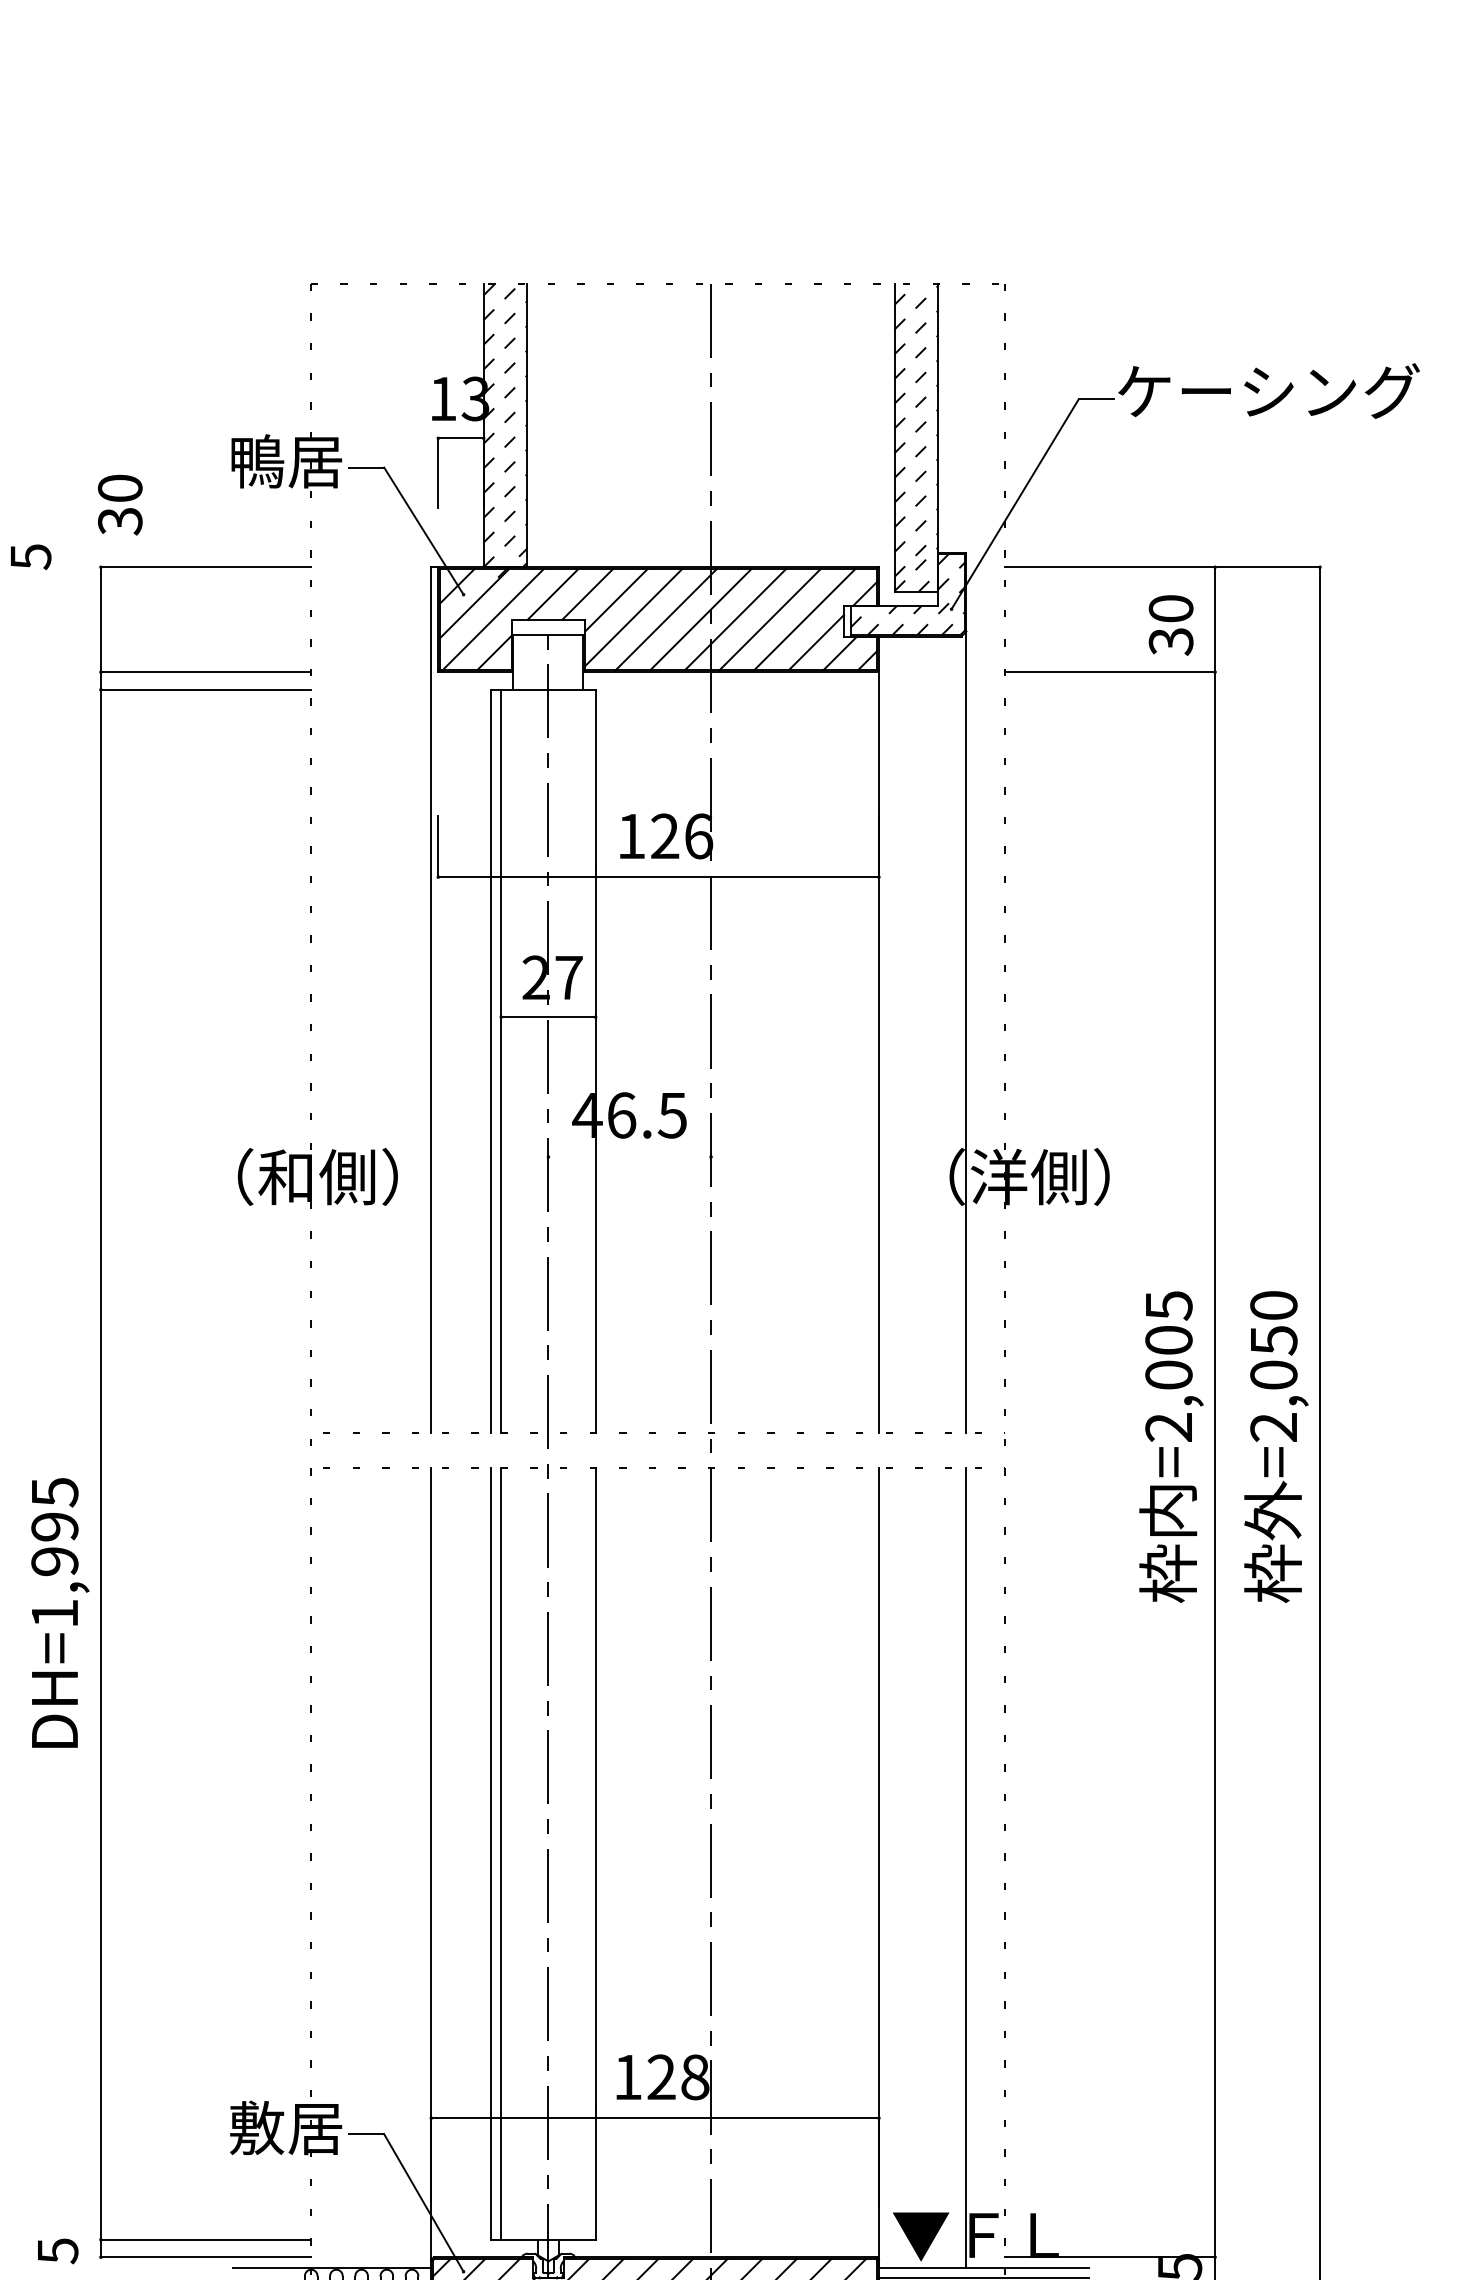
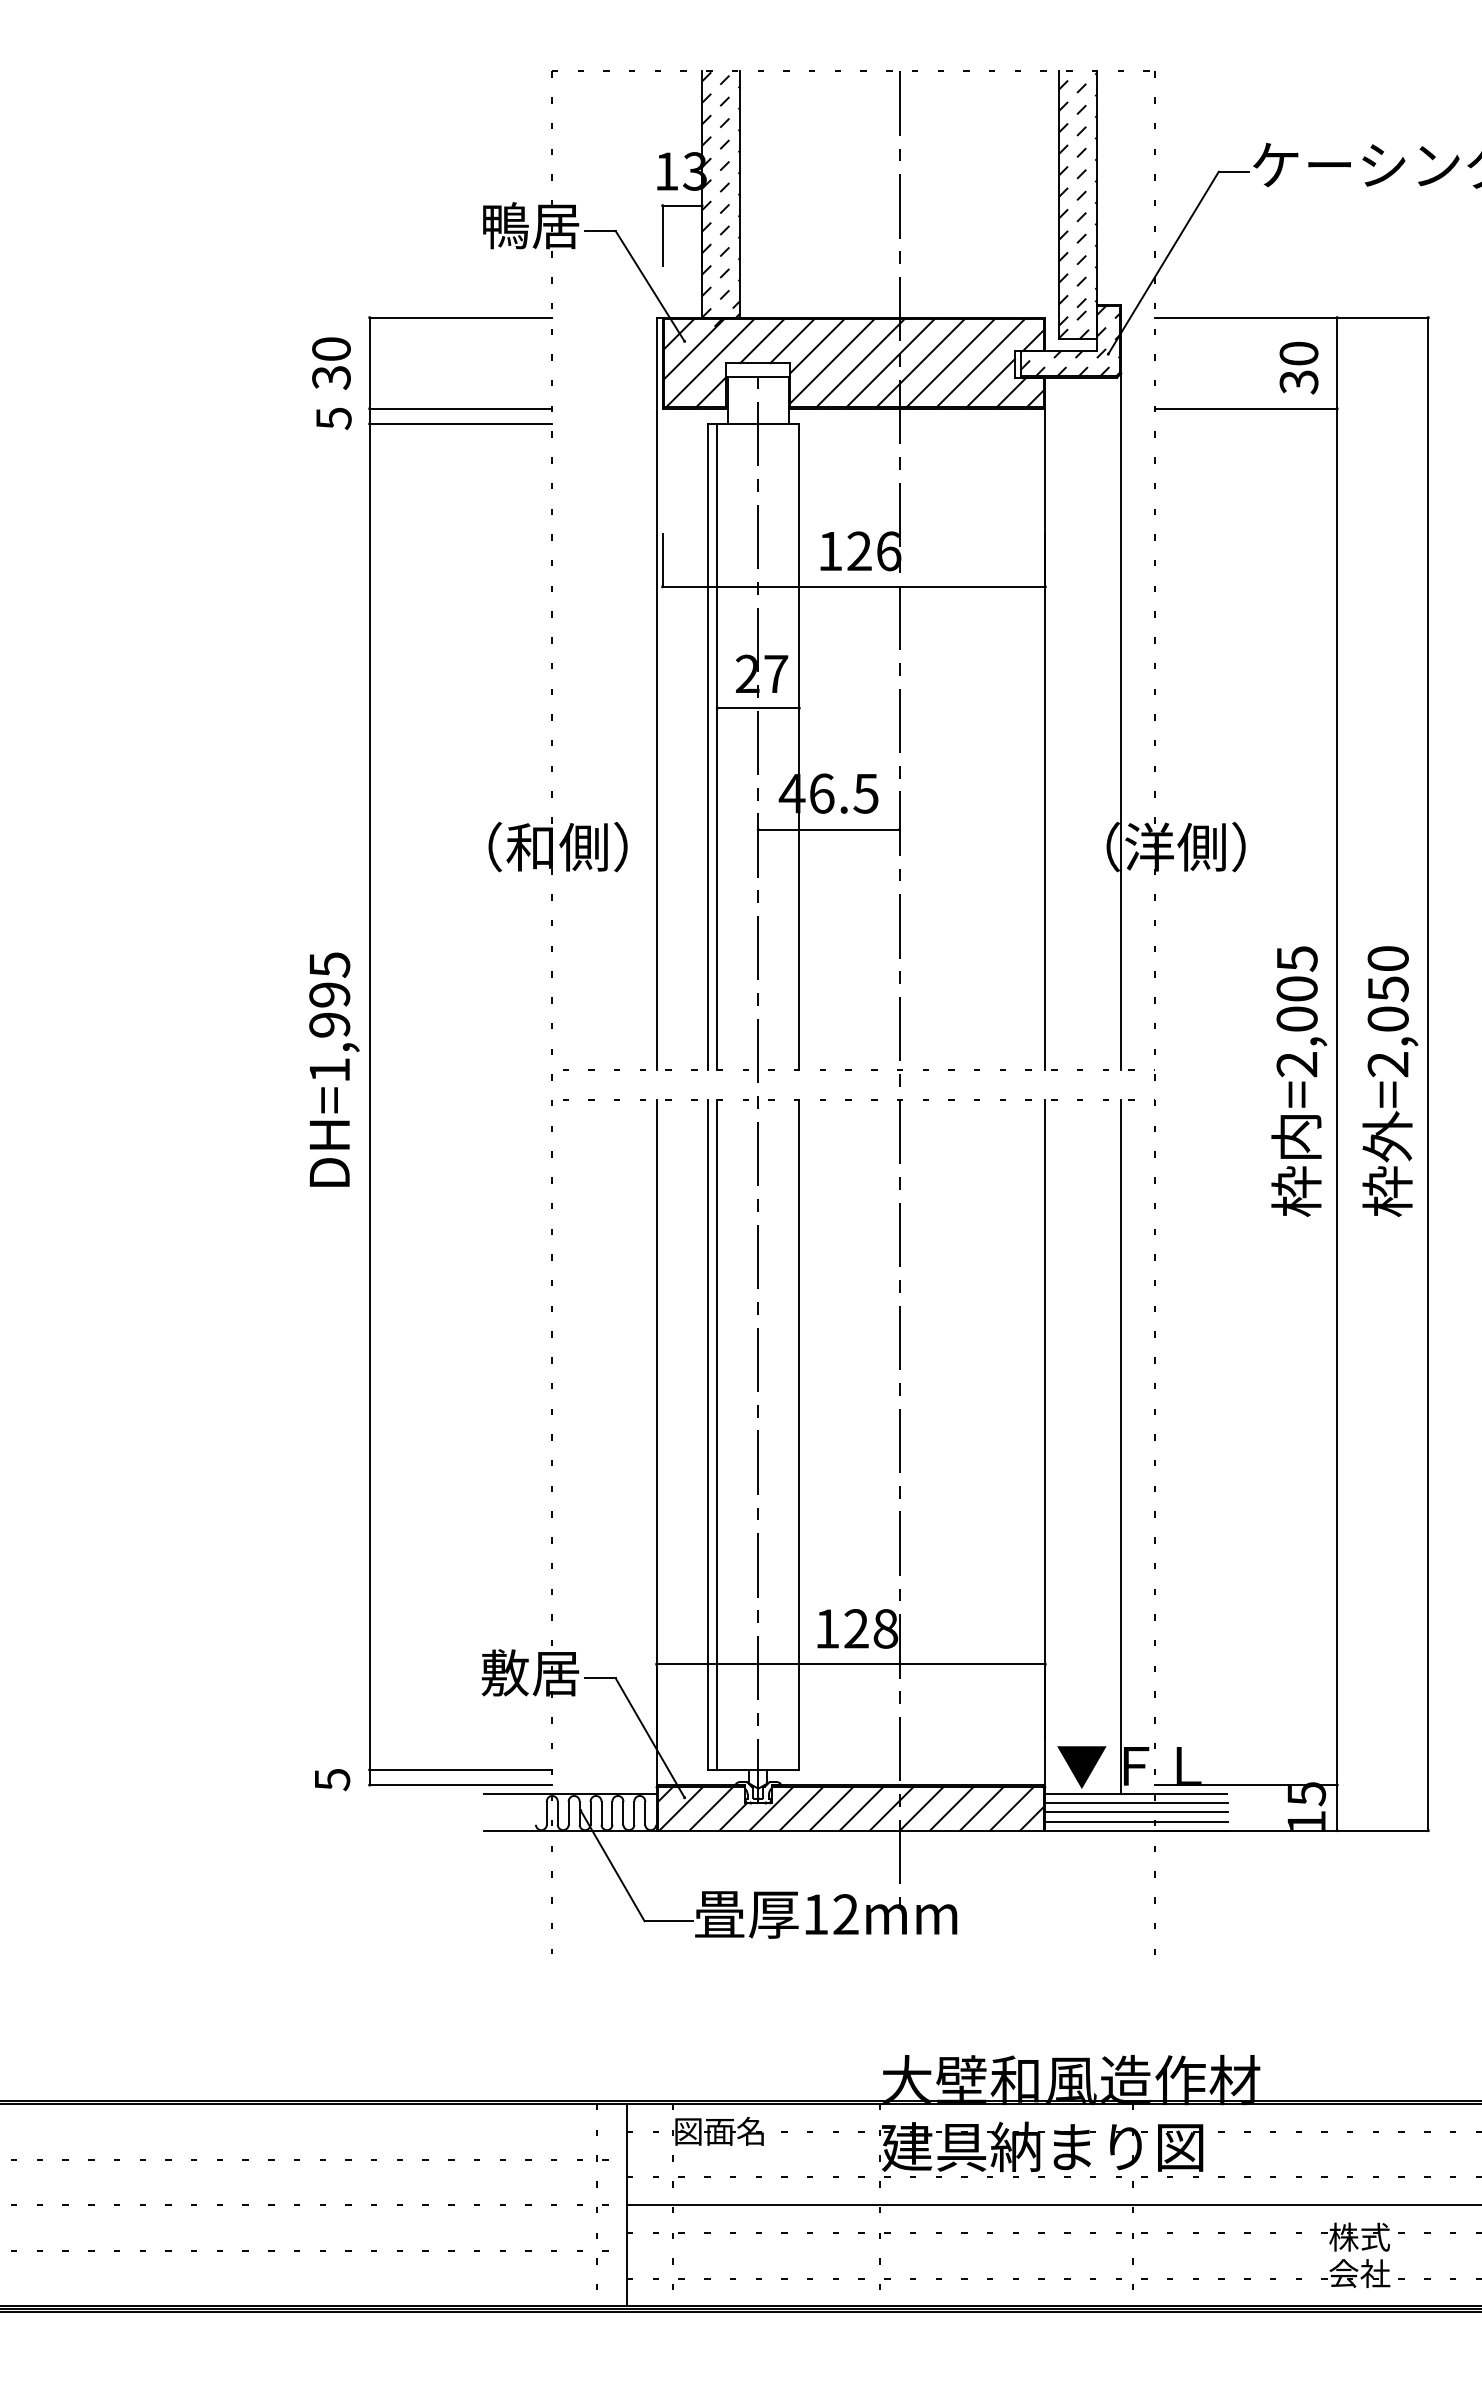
text: (120, 504) -> (331, 363), moved
text: (30, 557) -> (333, 419), moved
line: (629, 1156) -> (828, 829), added
text: (60, 1612) -> (334, 1069), moved

